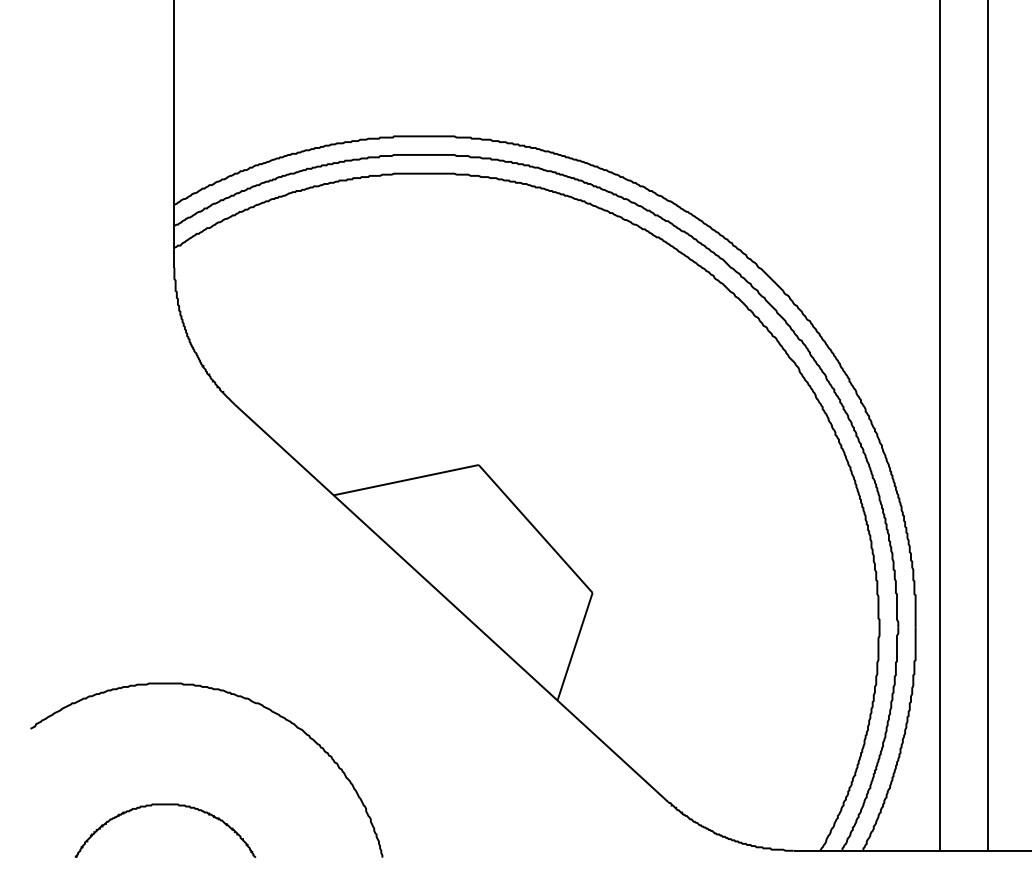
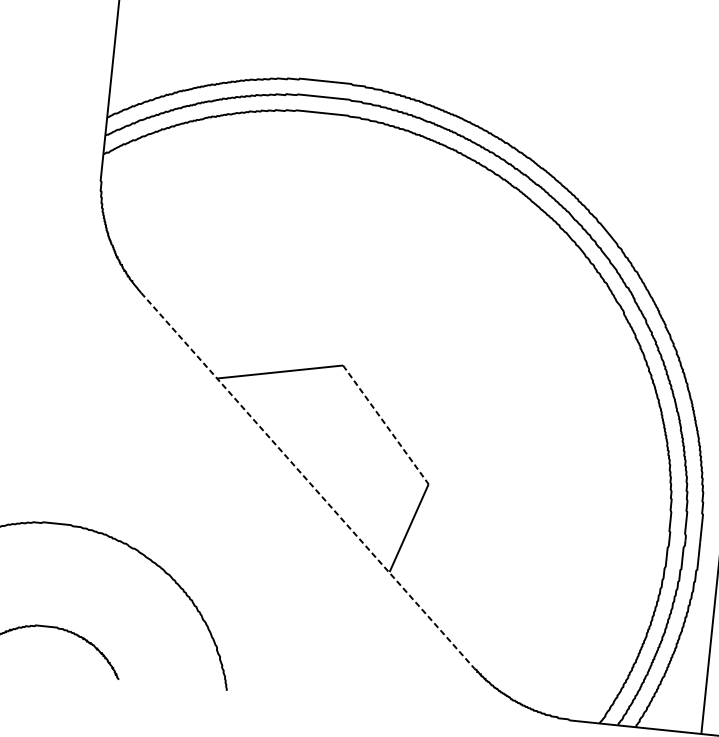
line: (535, 528) -> (385, 424), solid -> dashed
line: (451, 603) -> (307, 480), solid -> dashed

